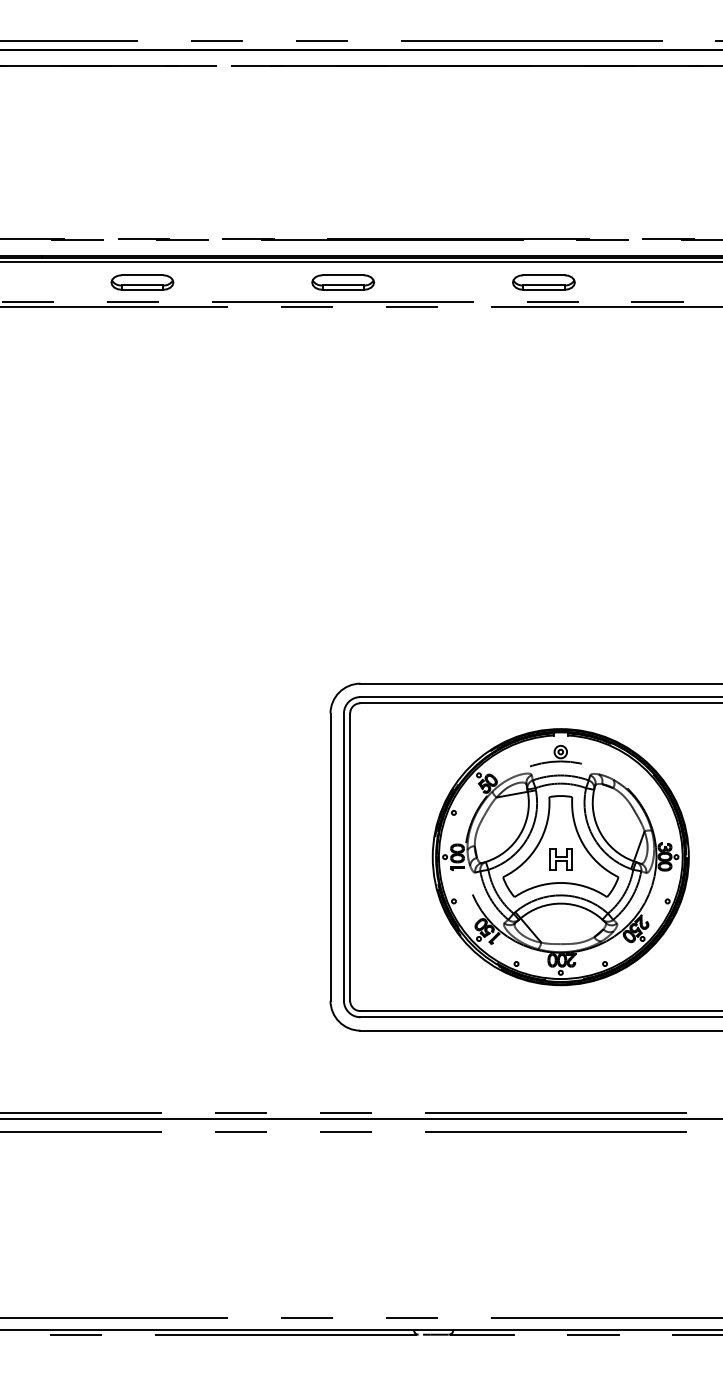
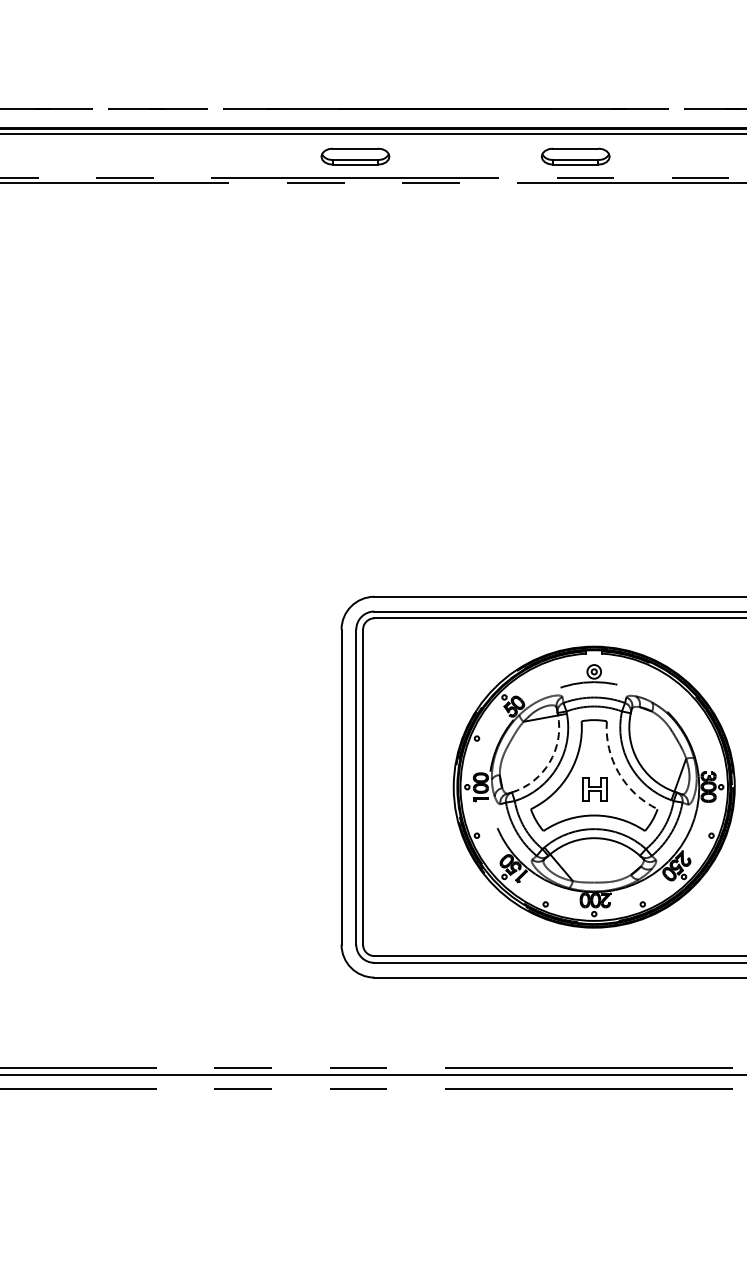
part: (142, 282) -> (135, 156), removed
arc: (520, 834) -> (550, 762), solid -> dashed
arc: (583, 844) -> (619, 773), solid -> dashed

